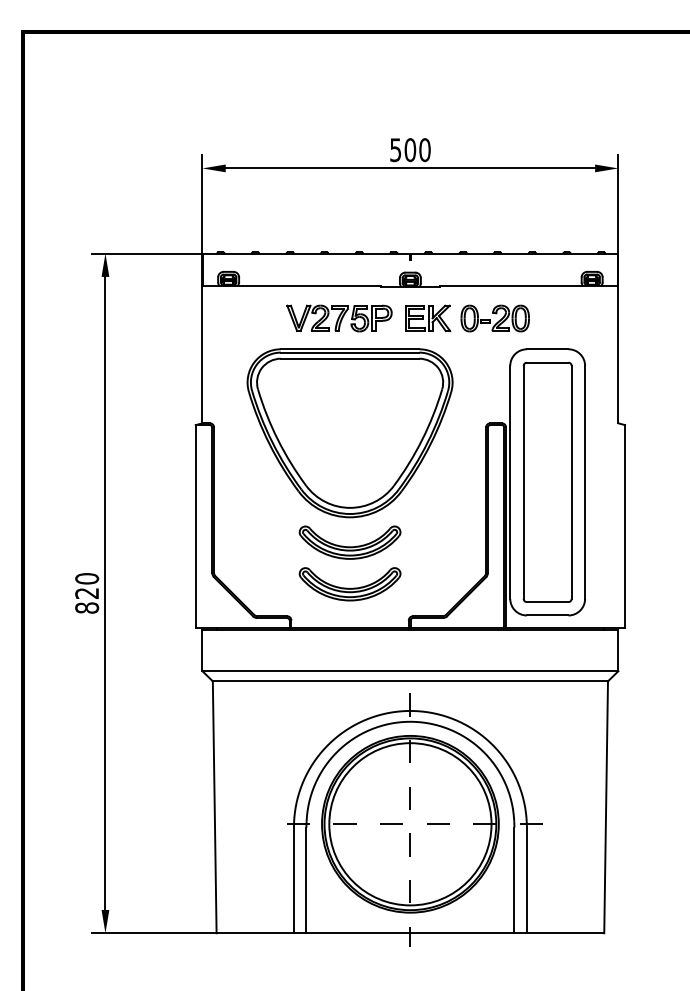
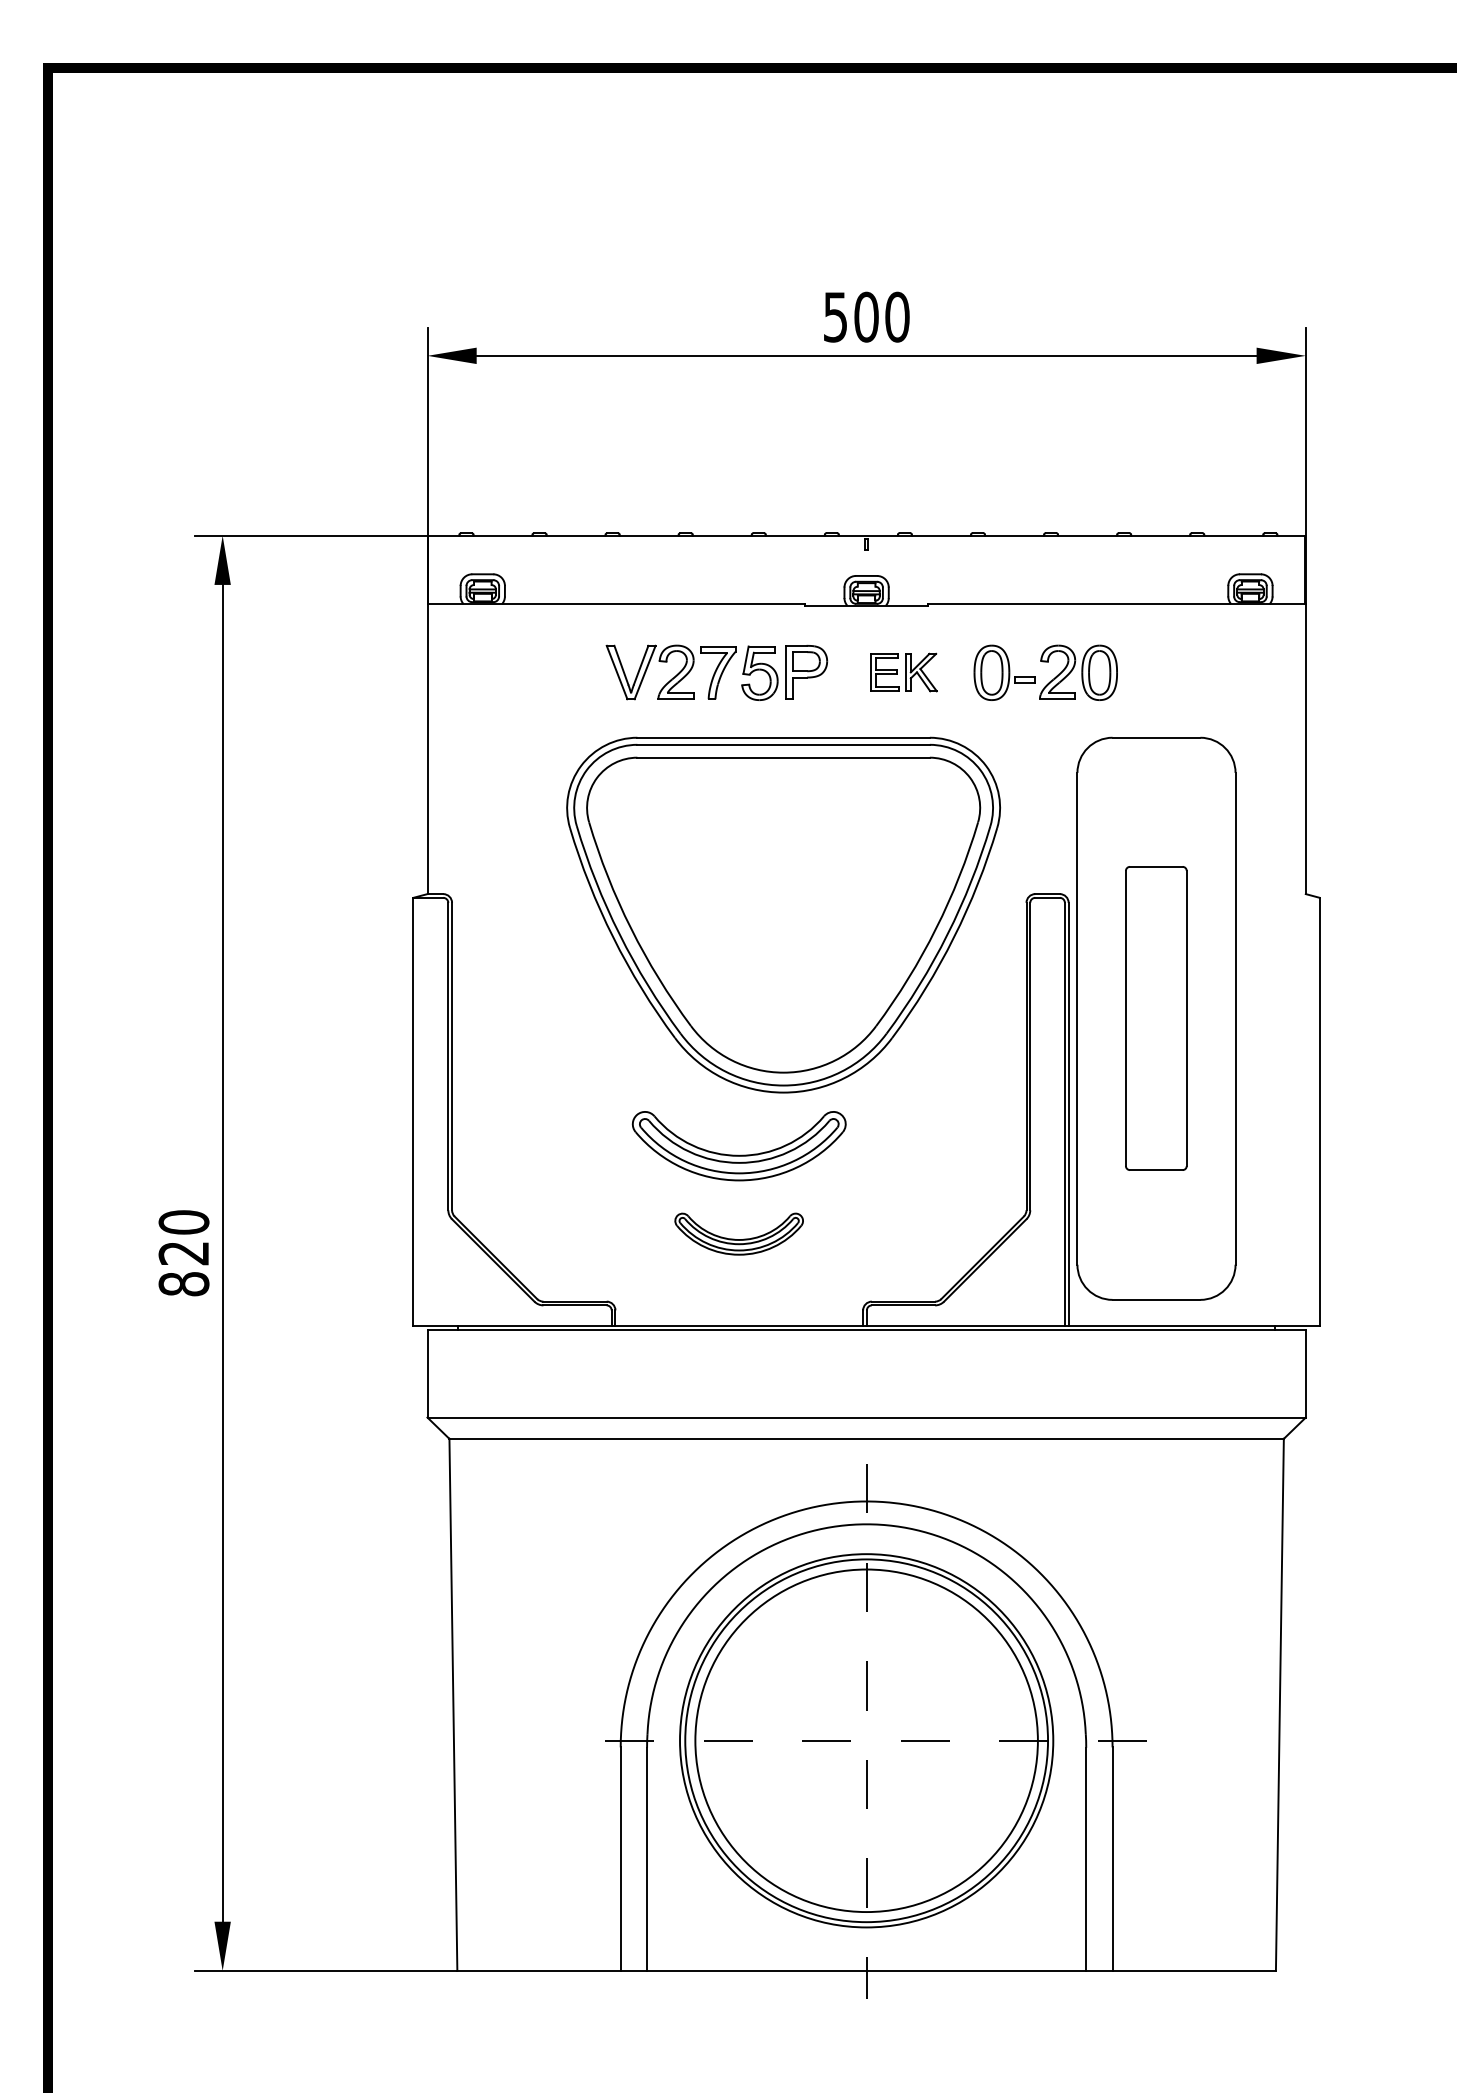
part: (428, 318) -> (904, 672), size x0.7
part: (349, 433) -> (782, 915), moved
part: (547, 481) -> (1156, 1016), size x0.6
part: (349, 584) -> (738, 1234), size x0.6

